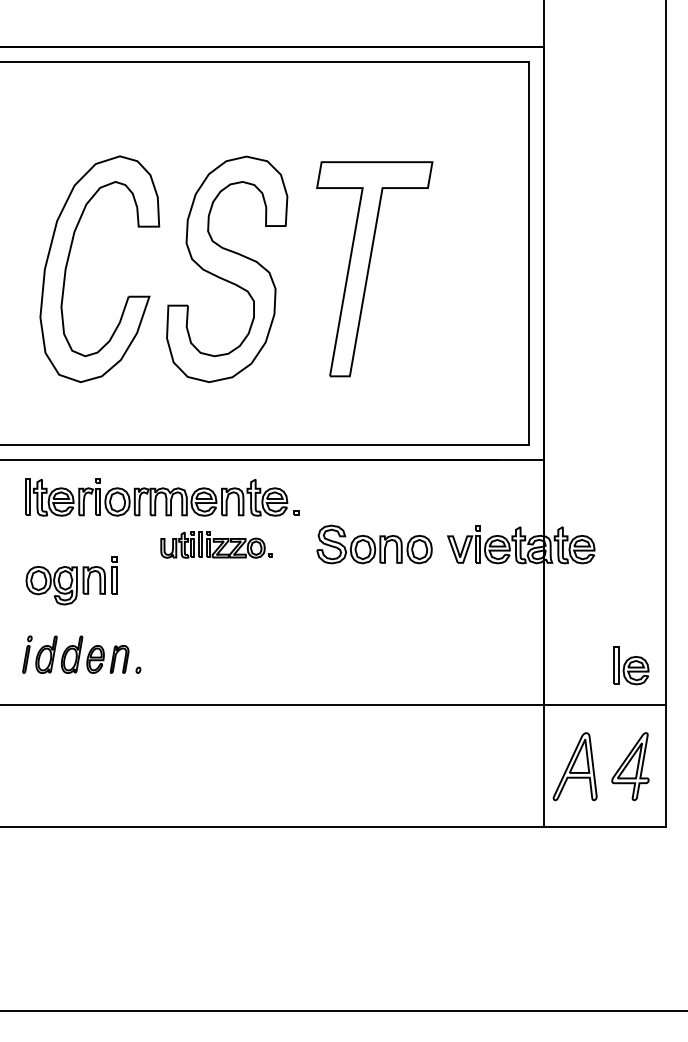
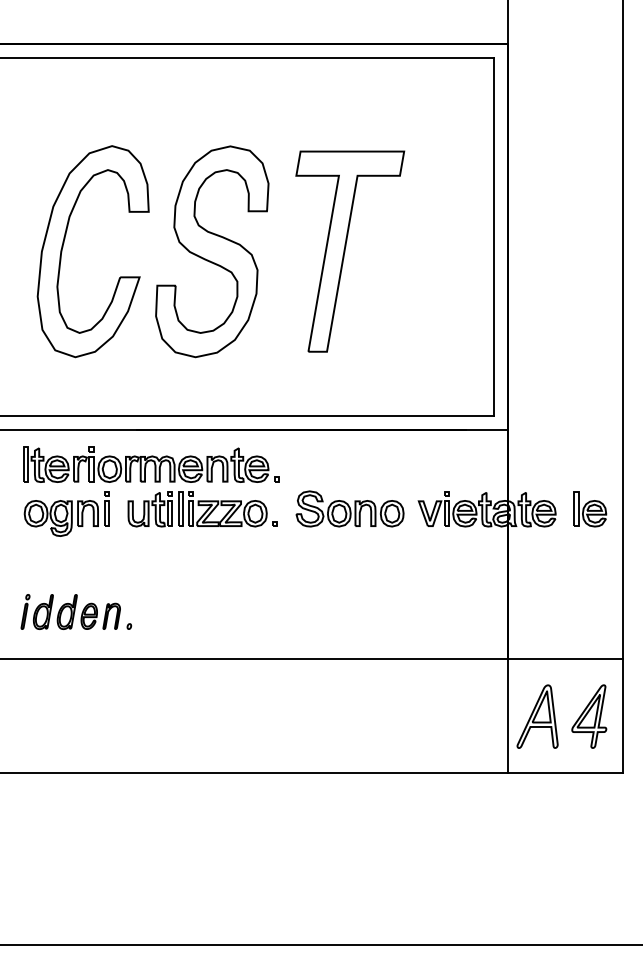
part: (216, 544) -> (202, 508), size x1.43
part: (71, 580) -> (66, 513), moved
part: (631, 665) -> (590, 508), moved

